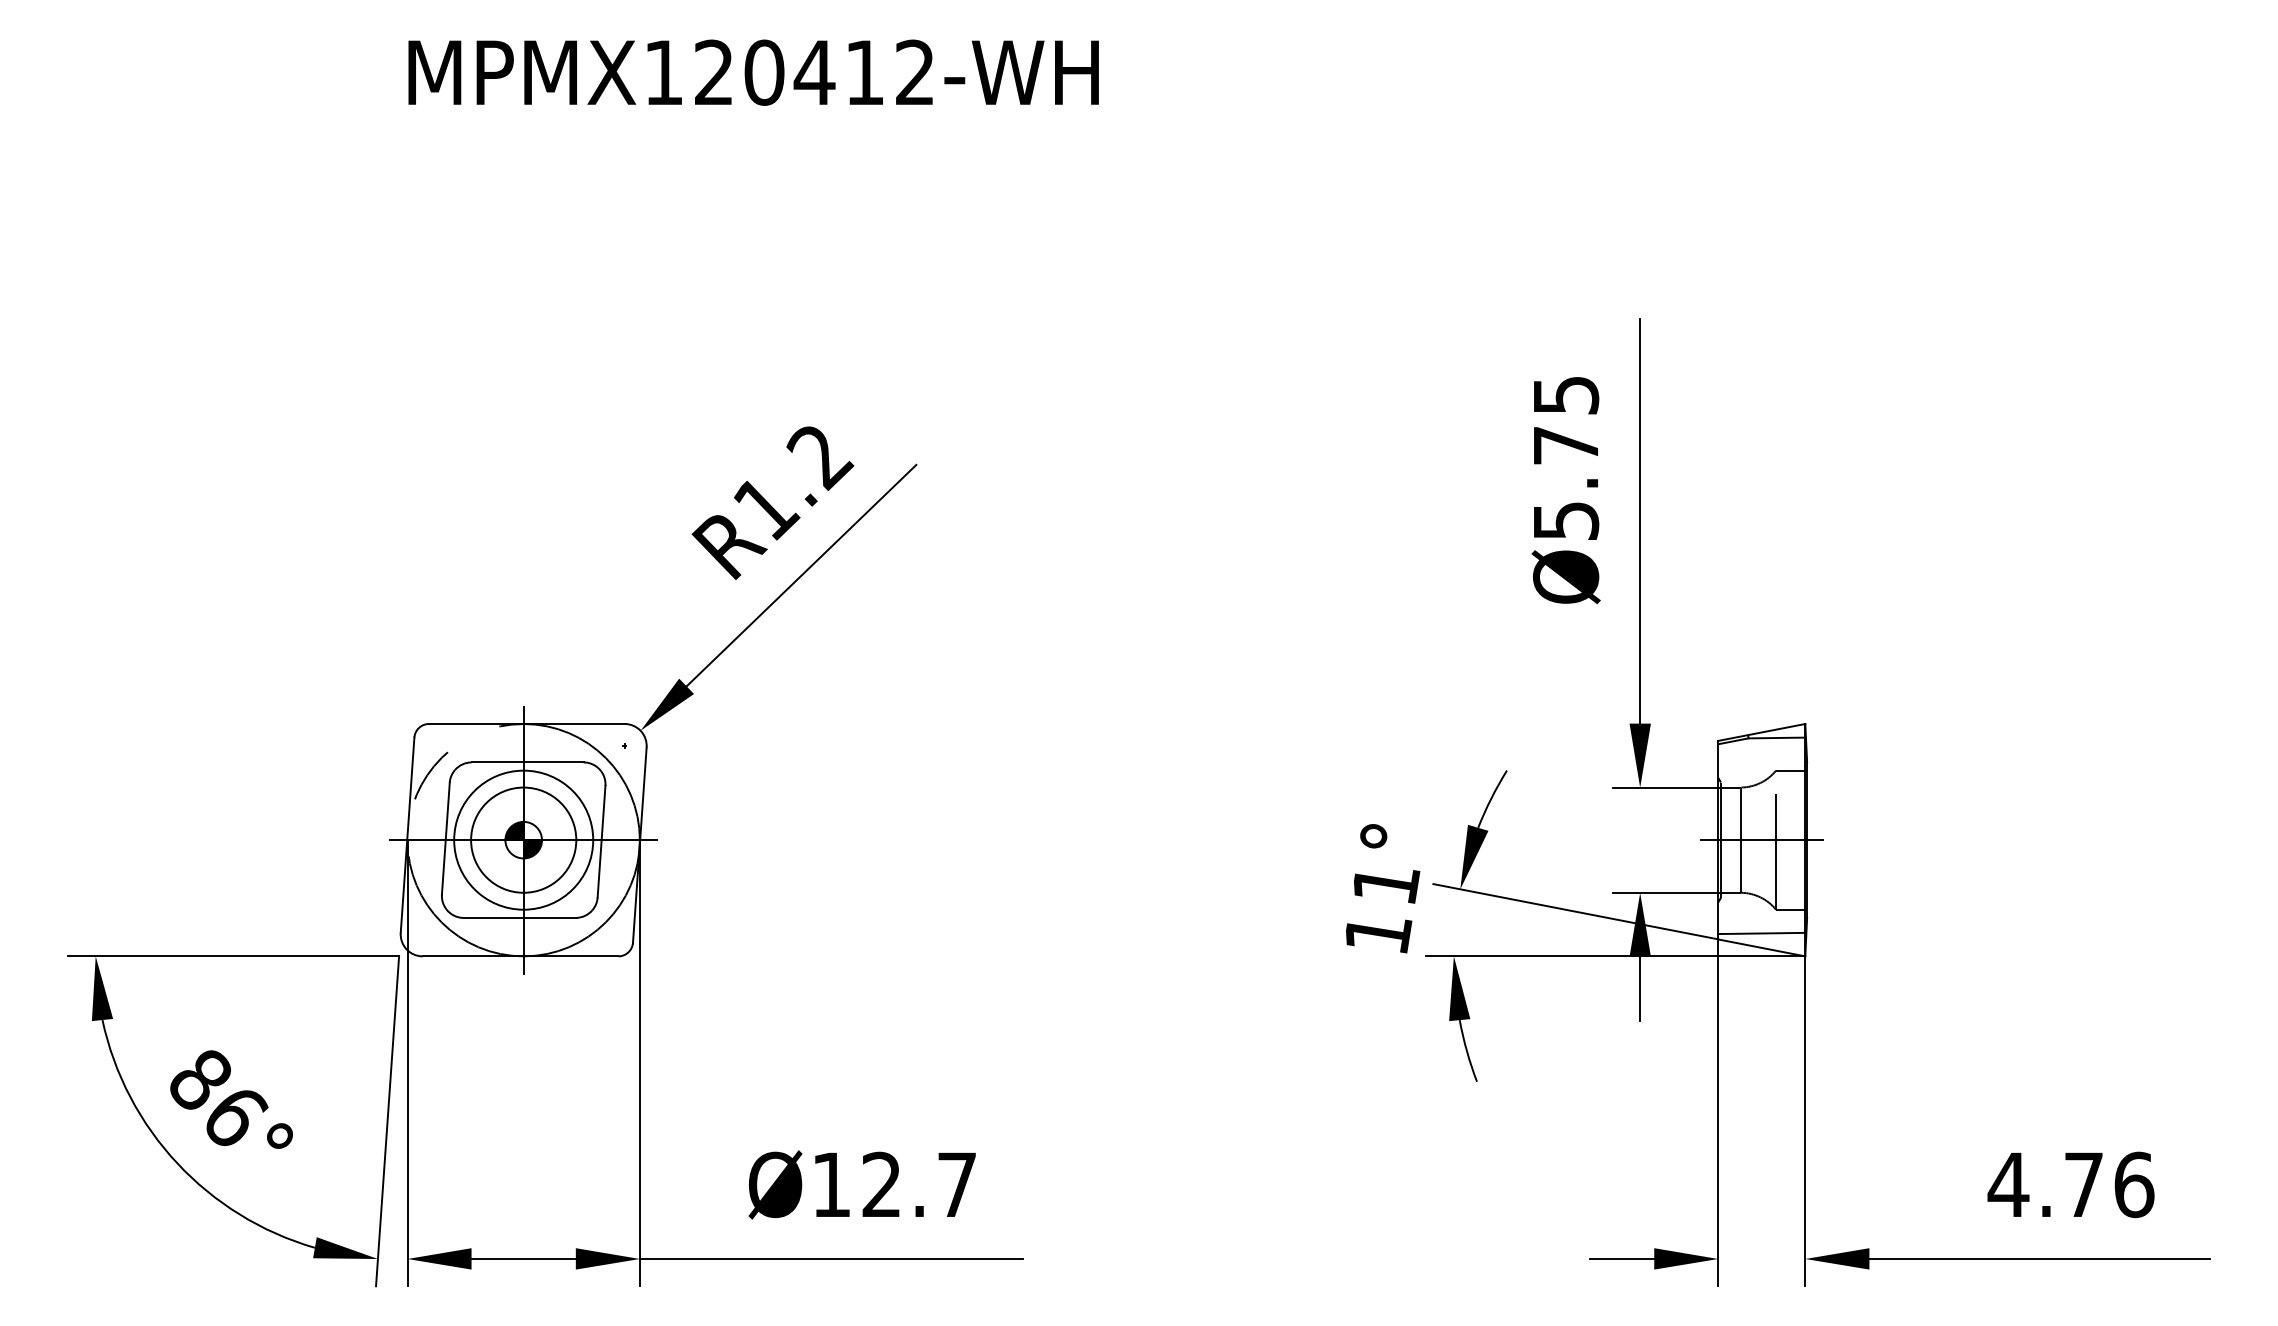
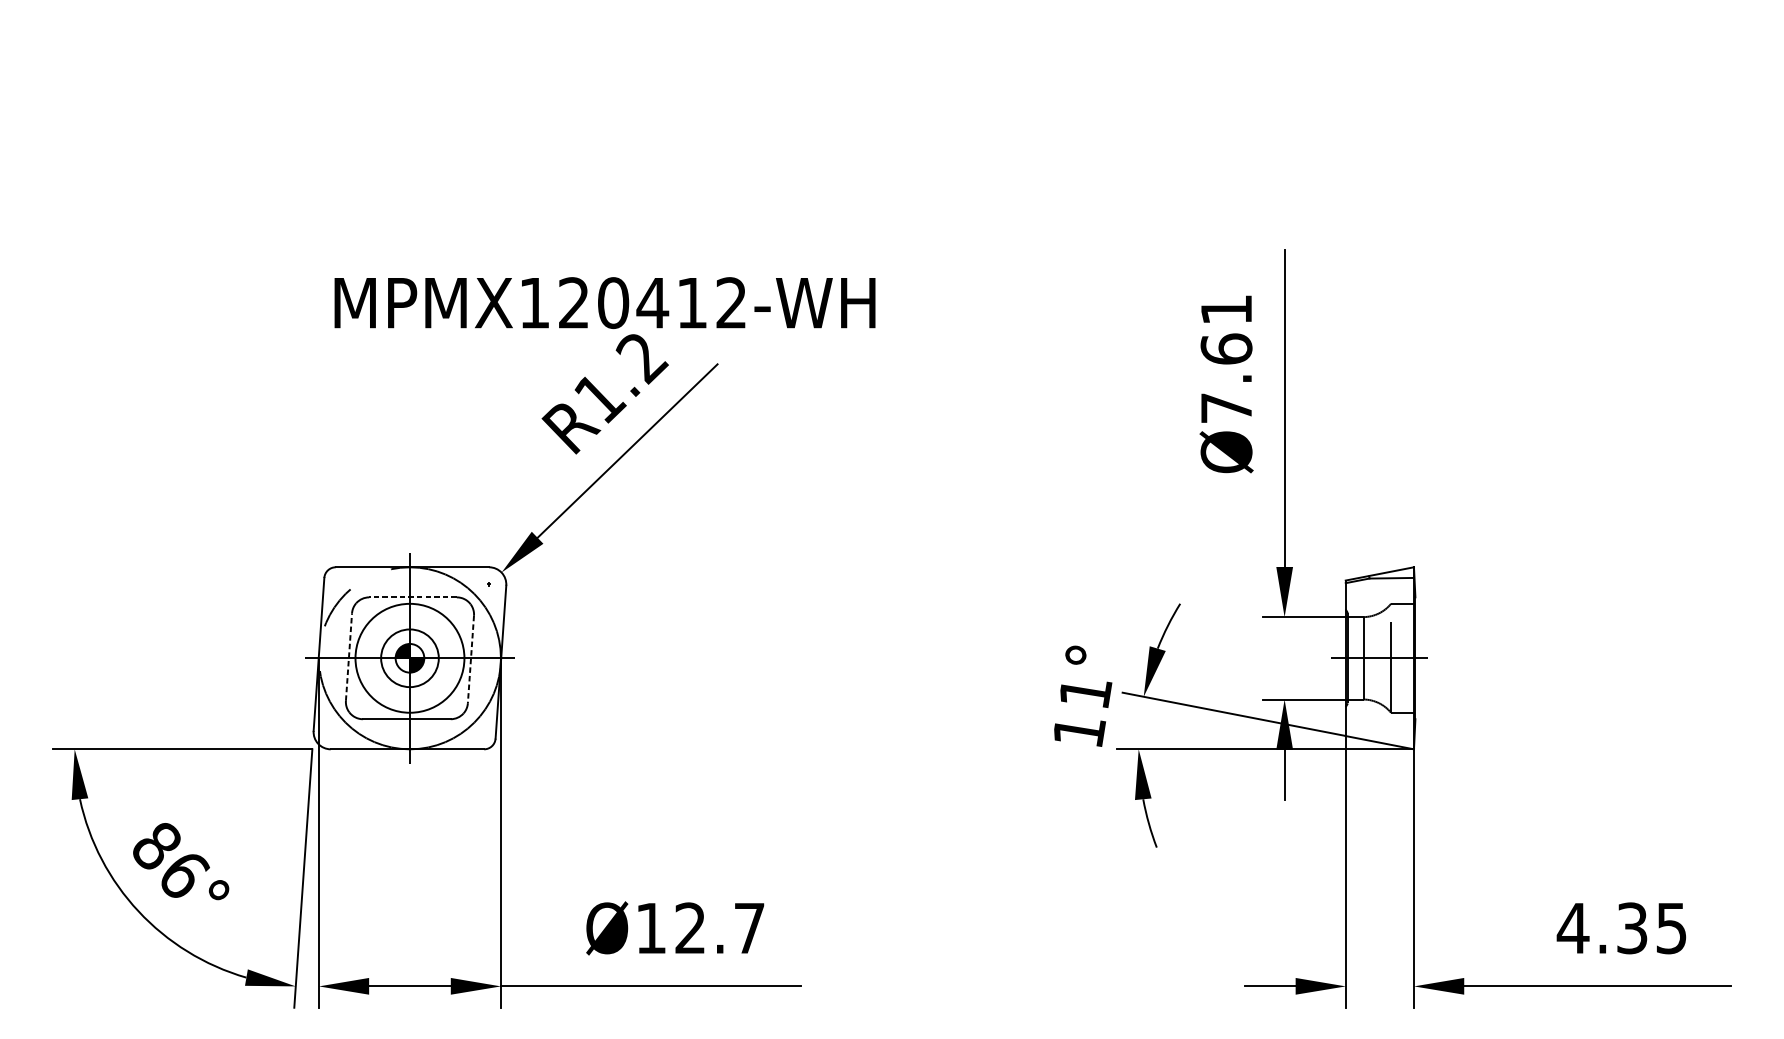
text: (753, 72) -> (604, 302), moved
text: (1566, 458) -> (1226, 359), Ø5.75 -> Ø7.61
line: (527, 762) -> (412, 597), solid -> dashed
line: (445, 838) -> (348, 656), solid -> dashed
circle: (523, 839) -> (409, 657), size x0.7
line: (601, 841) -> (470, 659), solid -> dashed
line: (1761, 933) -> (1379, 731), removed
text: (2109, 1184) -> (1652, 928), 4.76 -> 4.35

